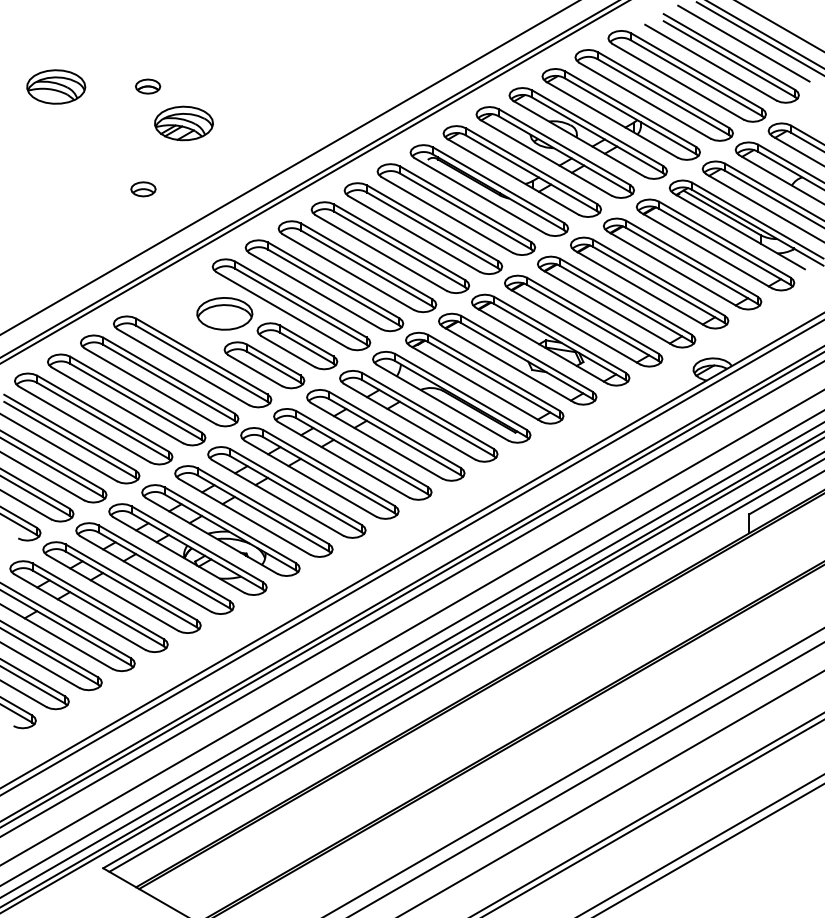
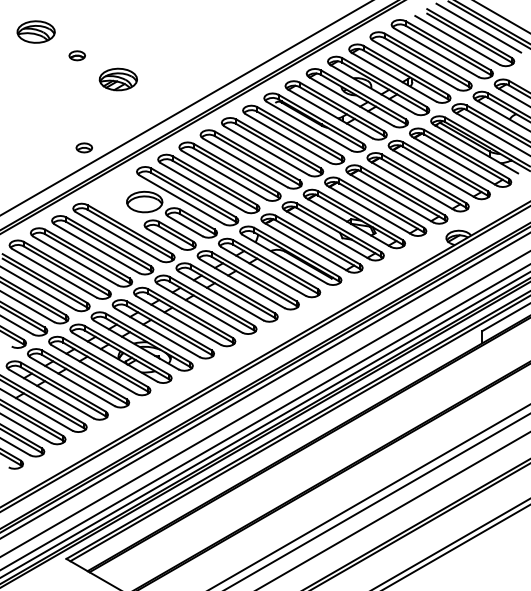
part: (55, 86) -> (35, 31), moved
part: (146, 86) -> (76, 55), moved
part: (142, 188) -> (83, 147), moved

